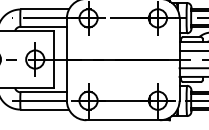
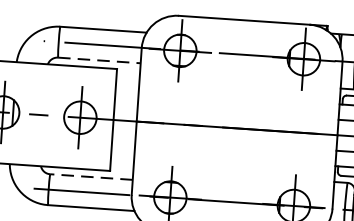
line: (44, 26) -> (100, 59), solid -> dashed
line: (43, 92) -> (91, 177), solid -> dashed

